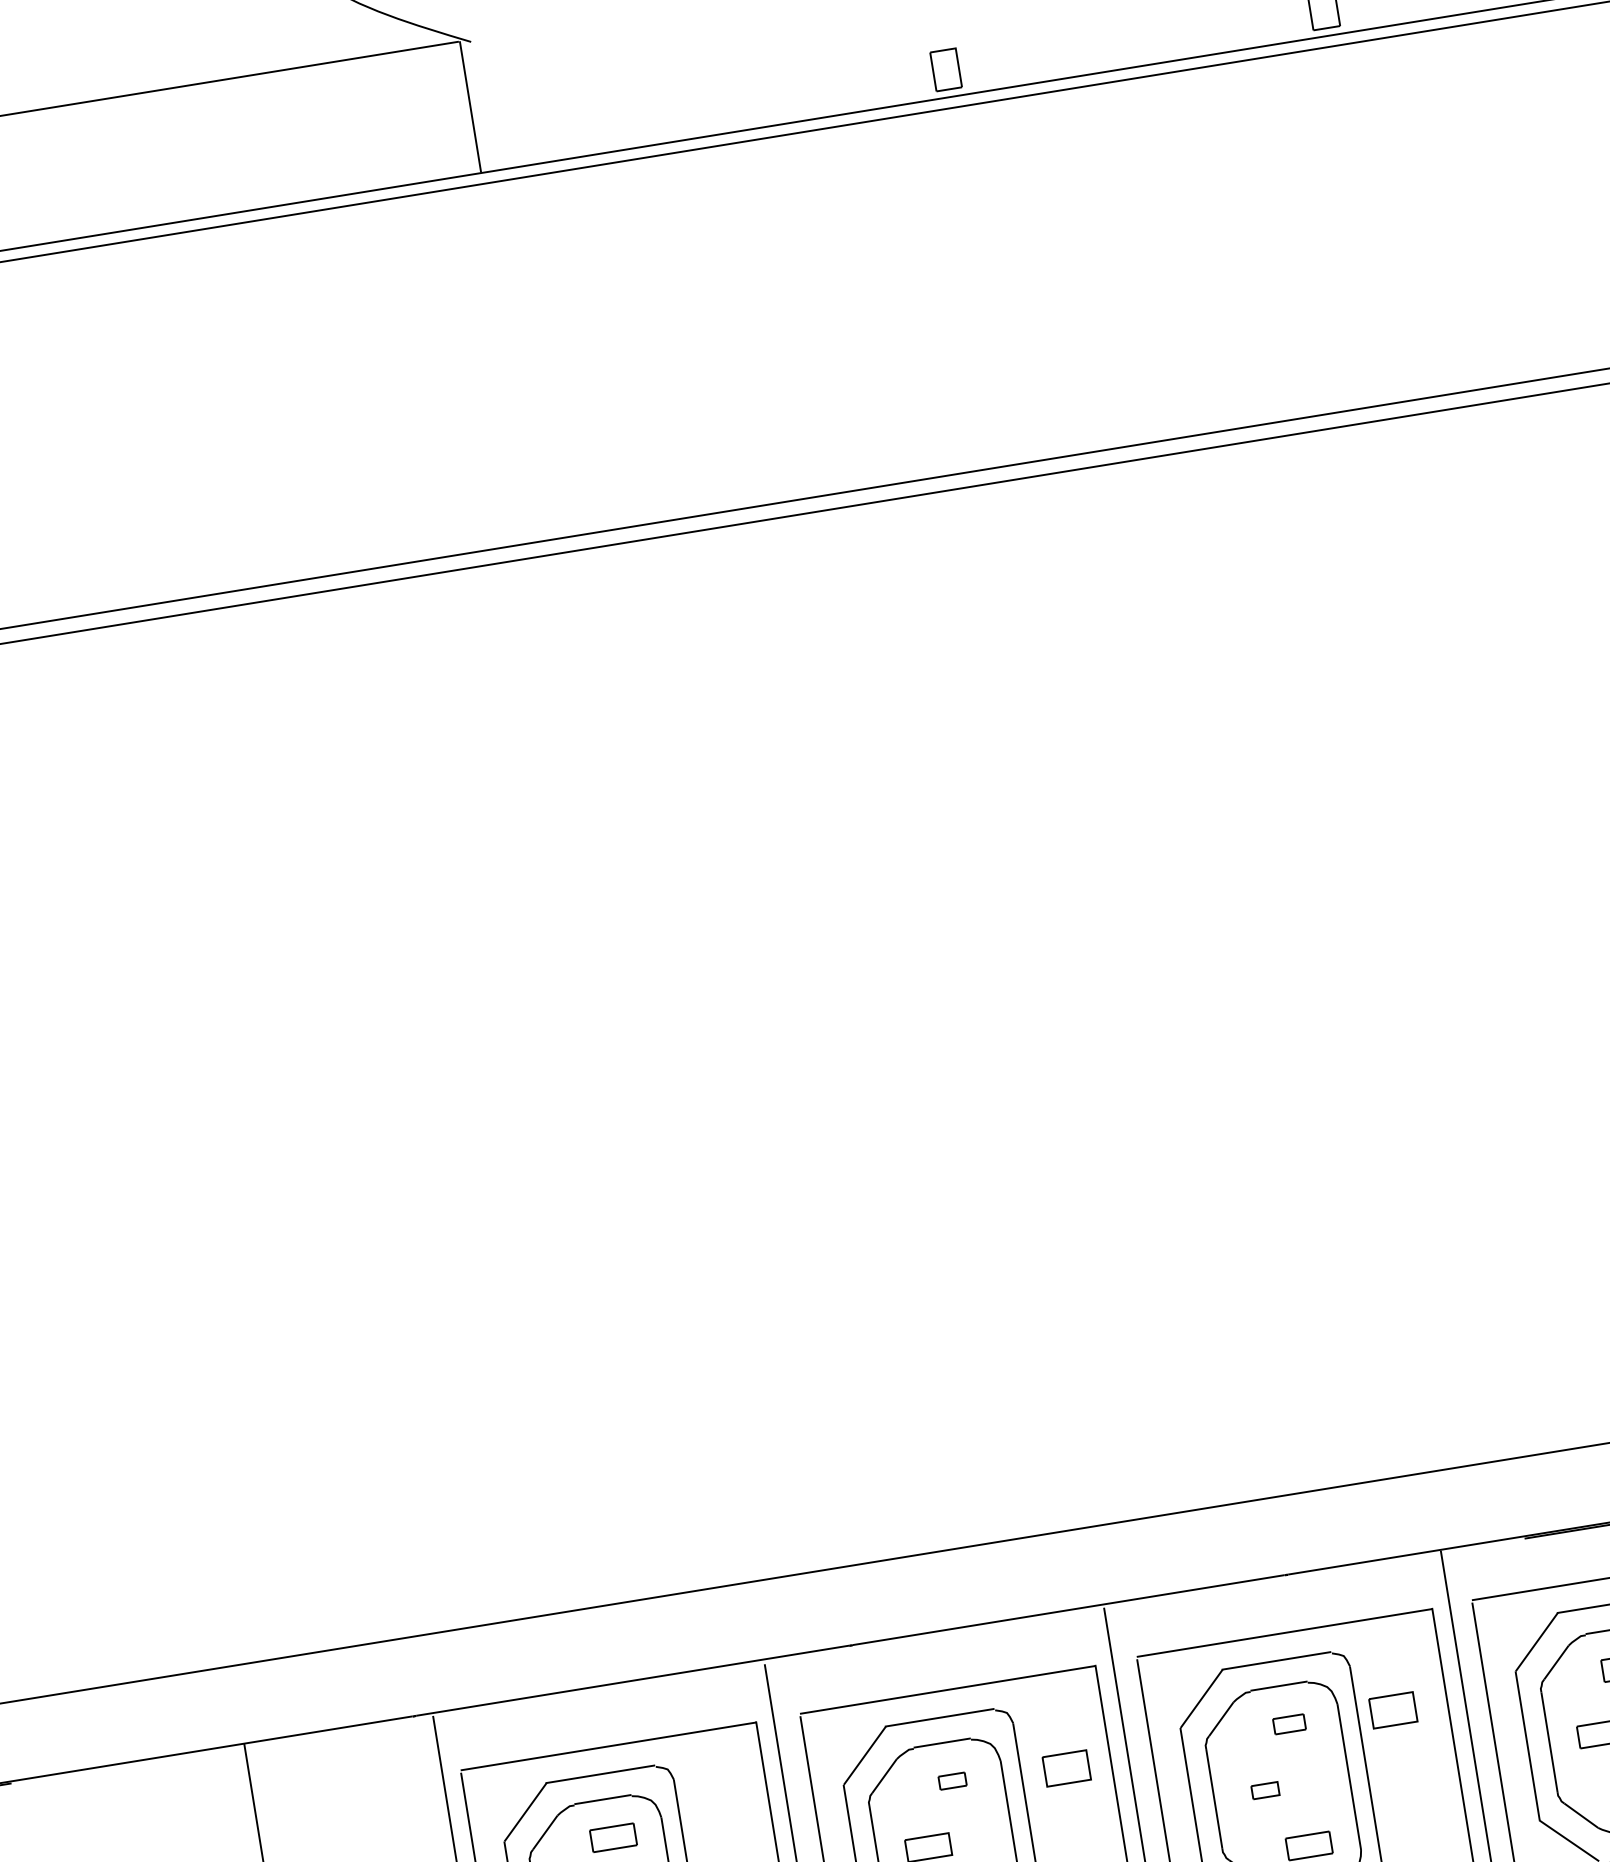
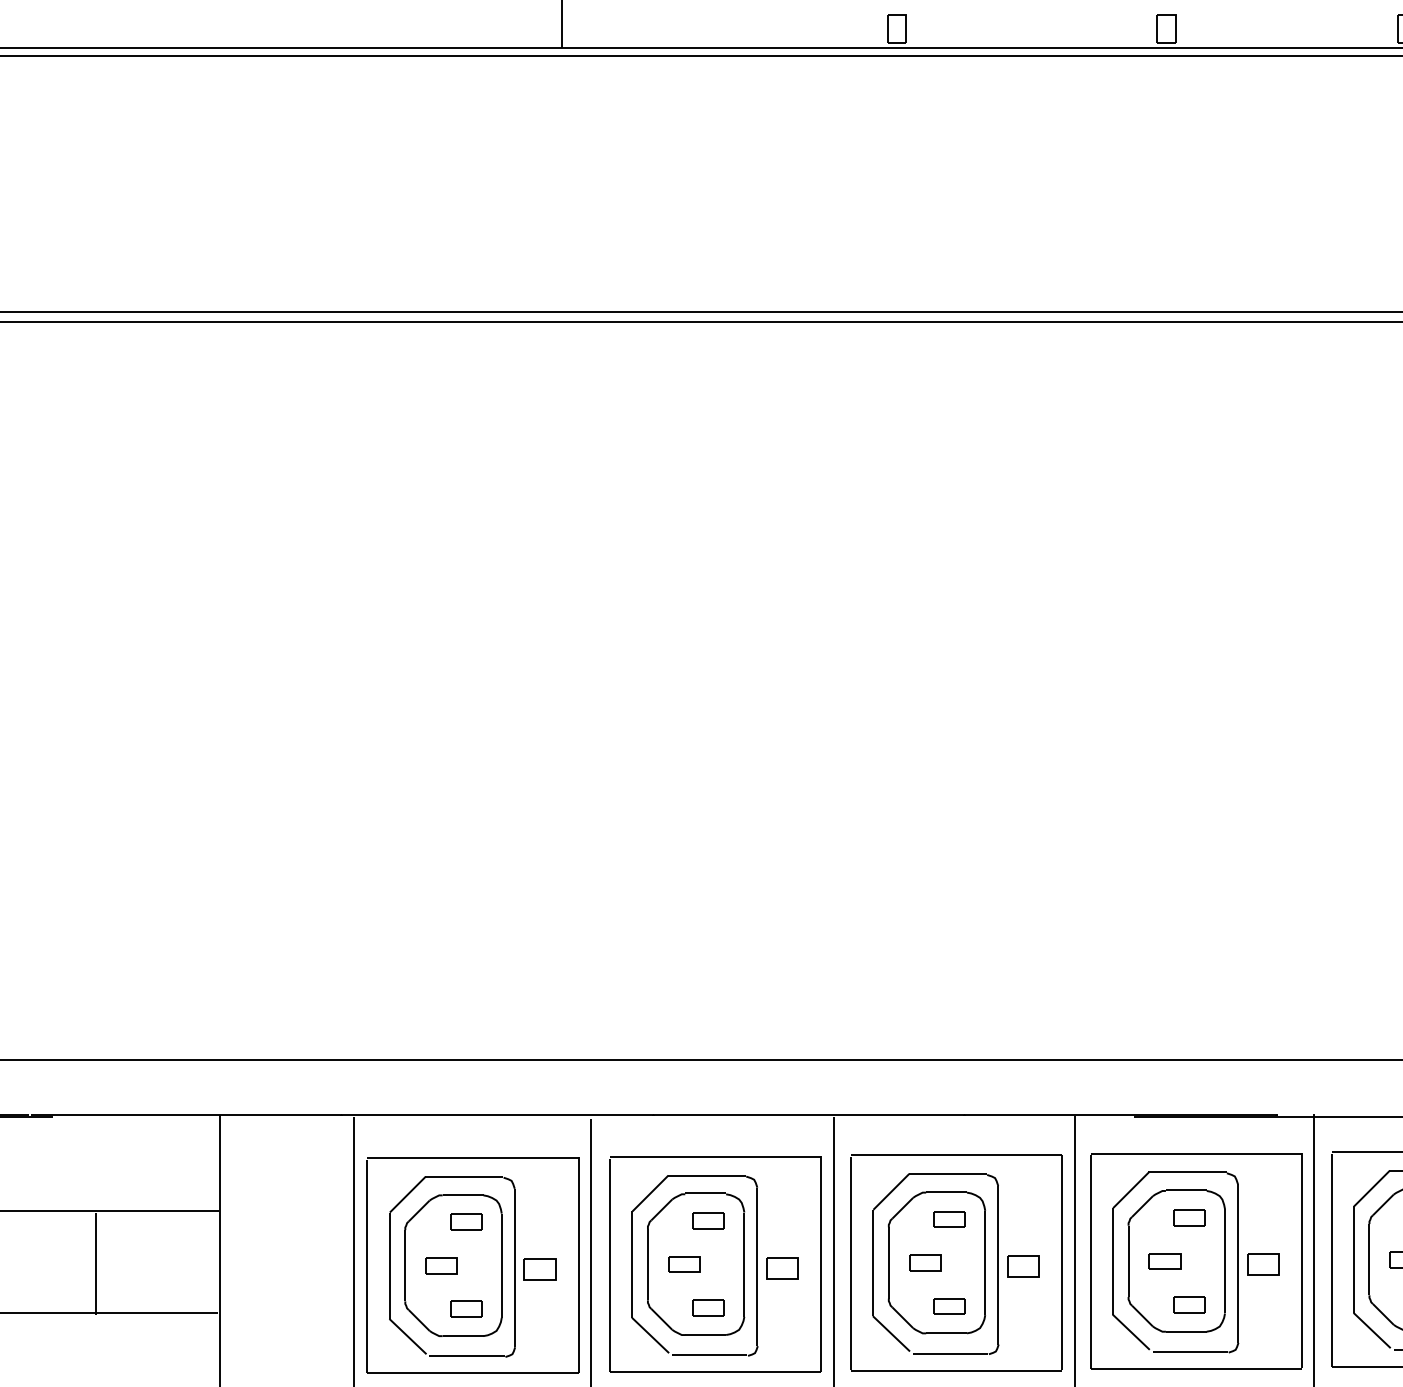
part: (1393, 1710) -> (1023, 1266), moved
part: (1289, 1724) -> (949, 1219), size x1.43
part: (1066, 1768) -> (782, 1268), moved
part: (952, 1780) -> (708, 1220), size x1.67
part: (1265, 1789) -> (925, 1262), size x1.67

